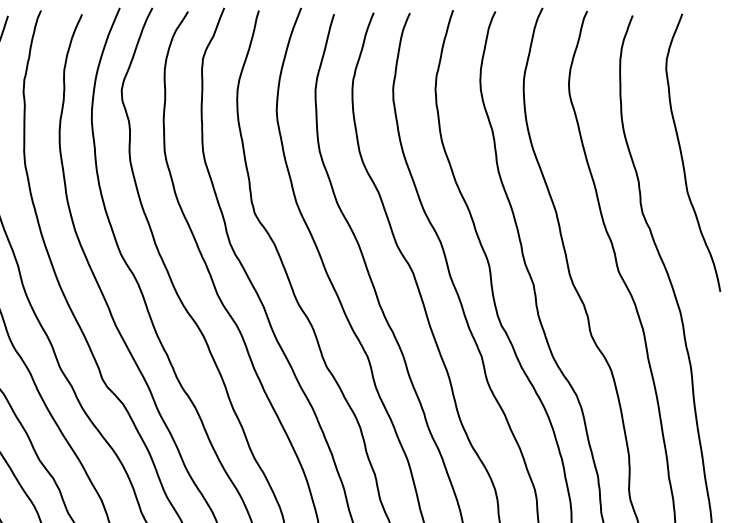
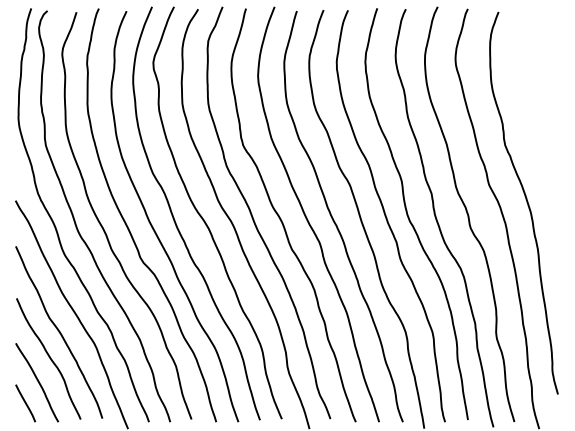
curve: (682, 152) -> (532, 104), removed

